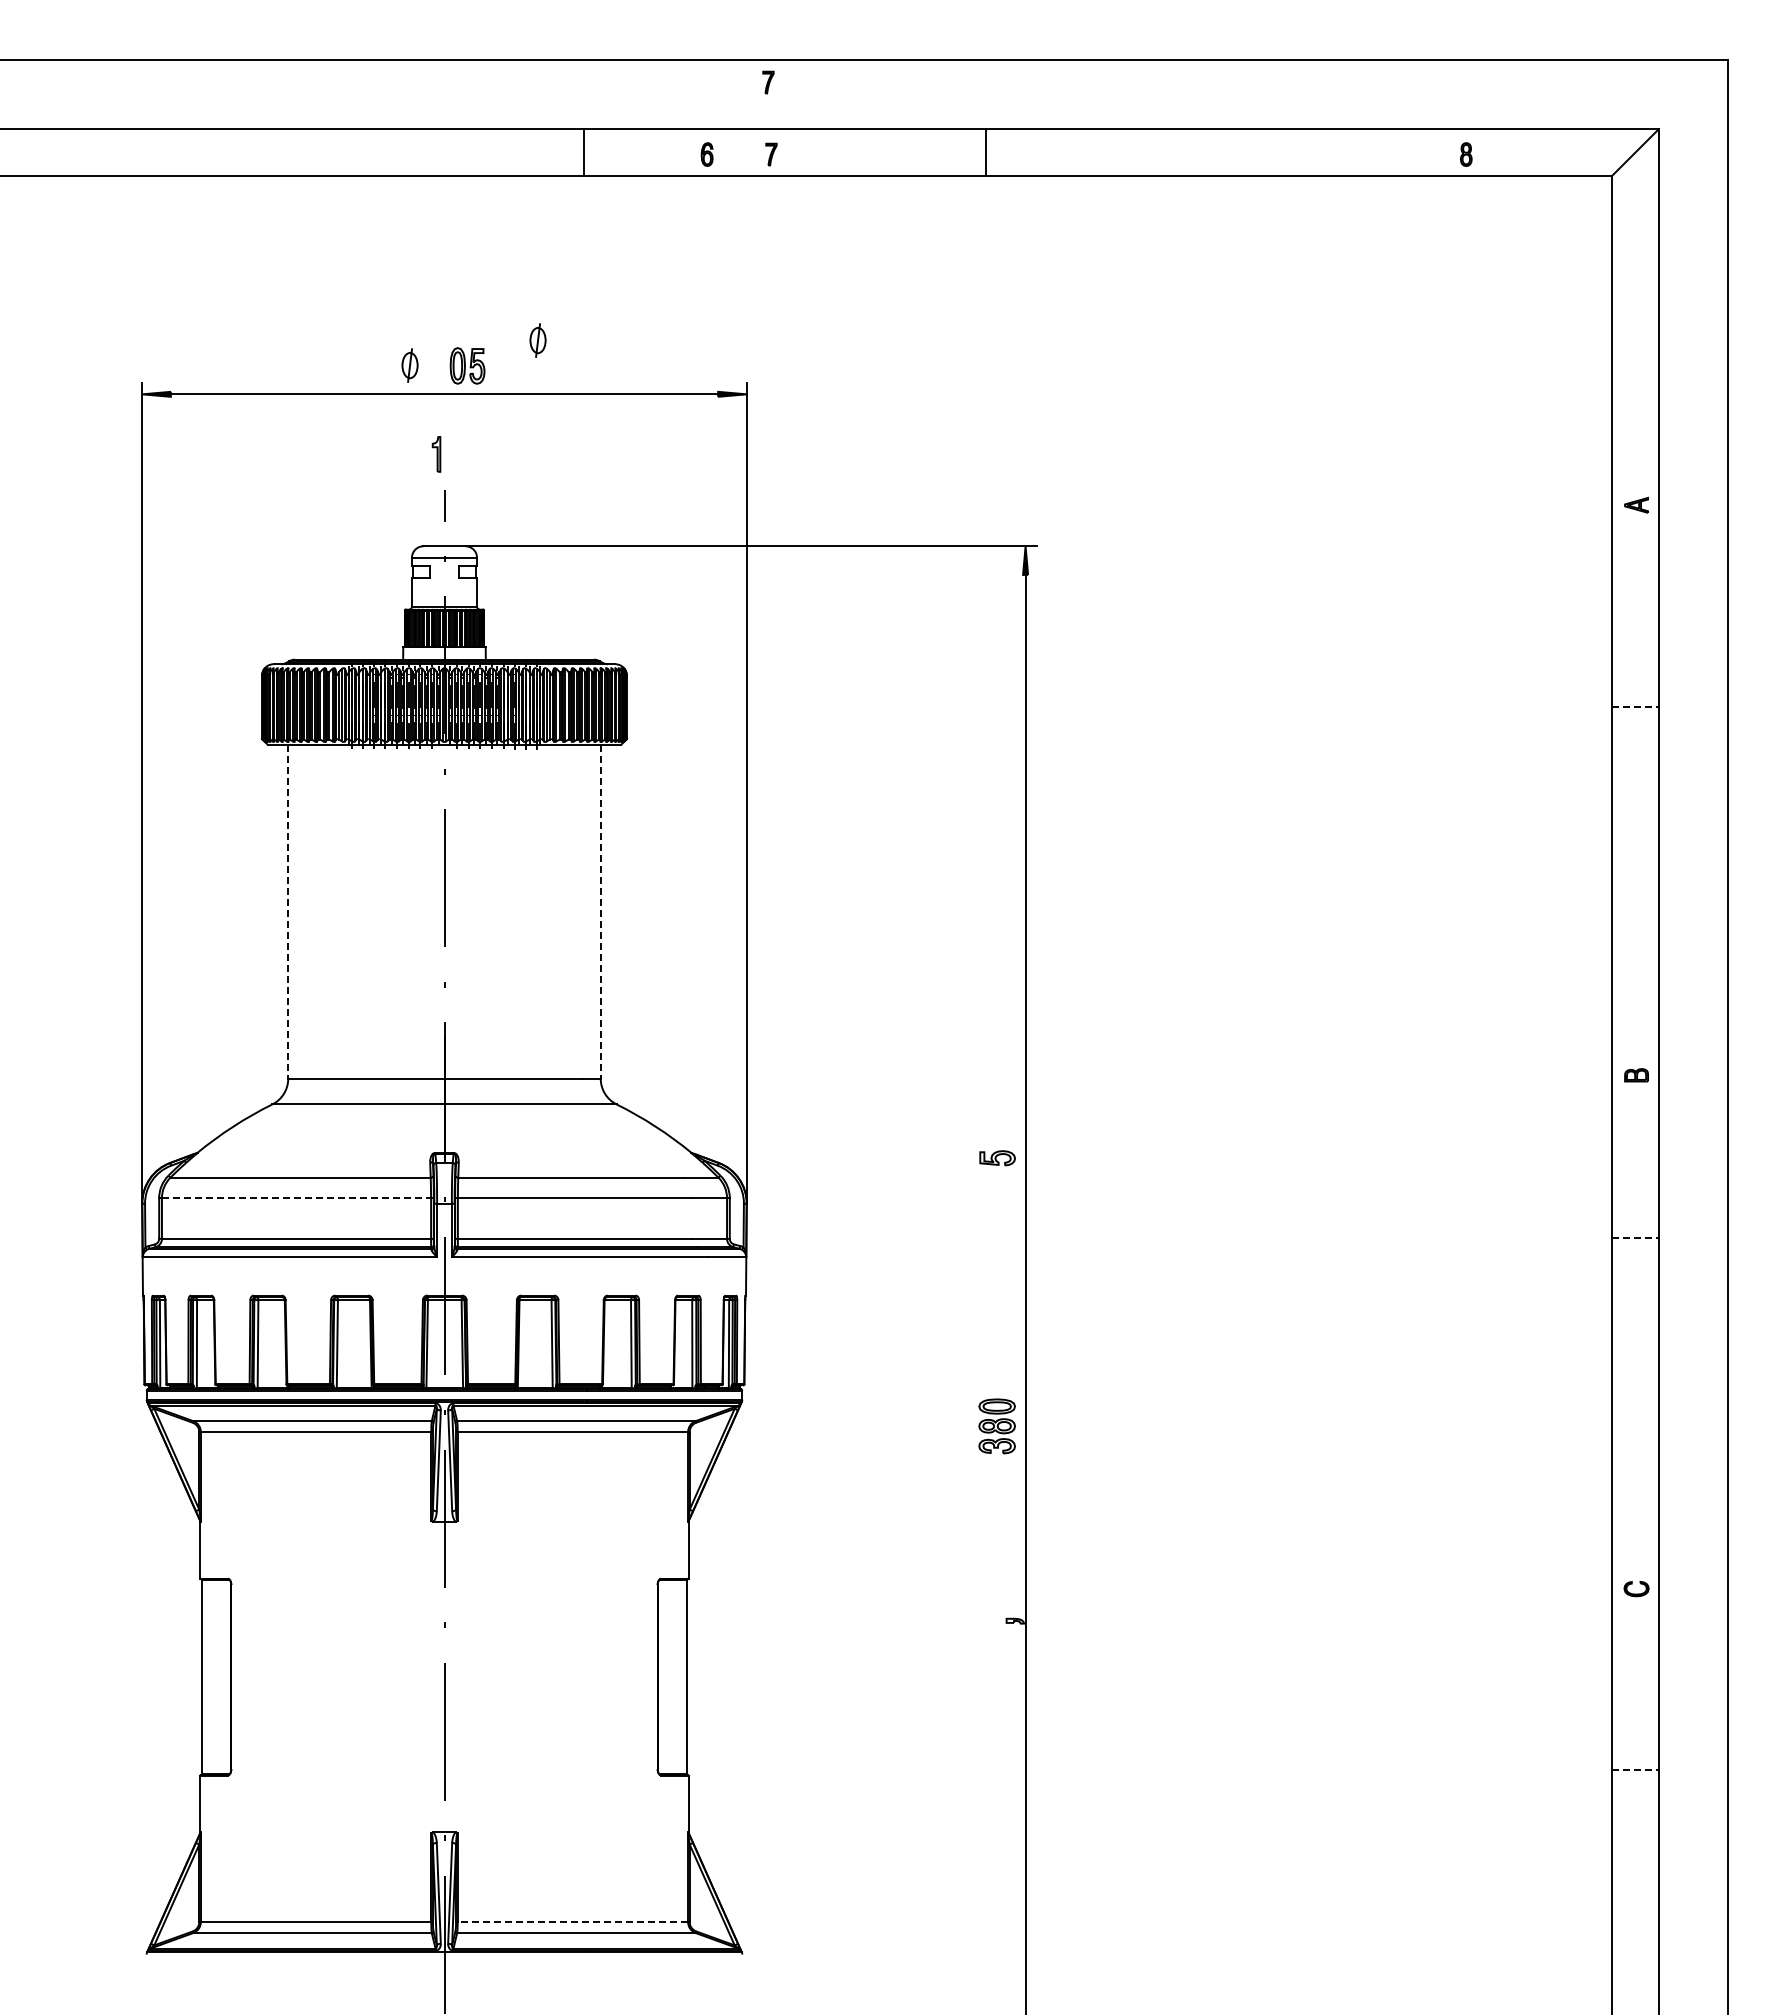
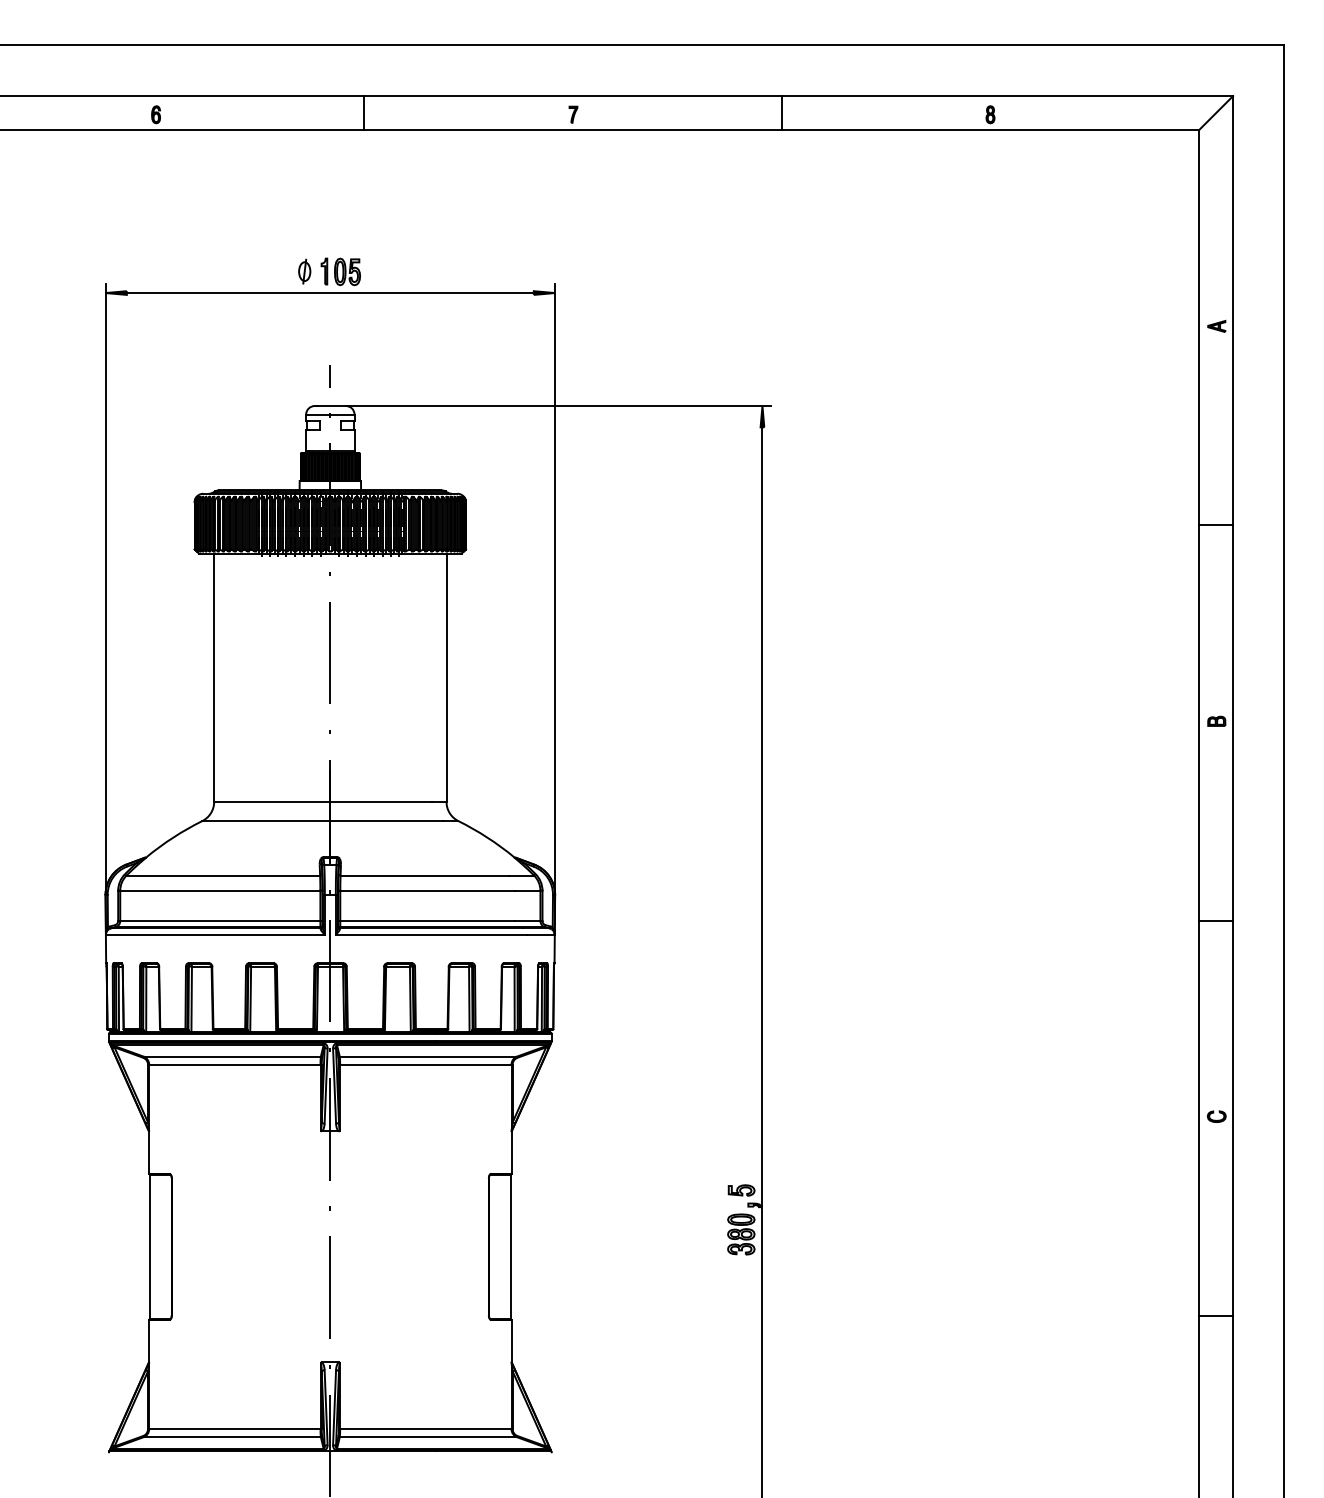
part: (768, 82) -> (571, 61), removed
line: (584, 152) -> (364, 113), moved
line: (986, 152) -> (781, 113), moved
part: (706, 154) -> (155, 114), moved
part: (1466, 154) -> (990, 114), moved
part: (537, 340) -> (399, 253), removed
part: (436, 454) -> (324, 271), moved
part: (1636, 504) -> (1216, 325), moved
line: (1635, 706) -> (1215, 525), dashed -> solid
line: (288, 911) -> (214, 677), dashed -> solid
line: (600, 911) -> (446, 677), dashed -> solid
part: (1636, 1075) -> (1216, 721), moved
part: (997, 1158) -> (741, 1190), moved
line: (296, 1198) -> (220, 891), dashed -> solid
line: (1635, 1238) -> (1215, 920), dashed -> solid
part: (996, 1426) -> (740, 1234), moved
part: (1636, 1589) -> (1216, 1117), moved
line: (1635, 1769) -> (1215, 1315), dashed -> solid
line: (572, 1922) -> (425, 1429), dashed -> solid

